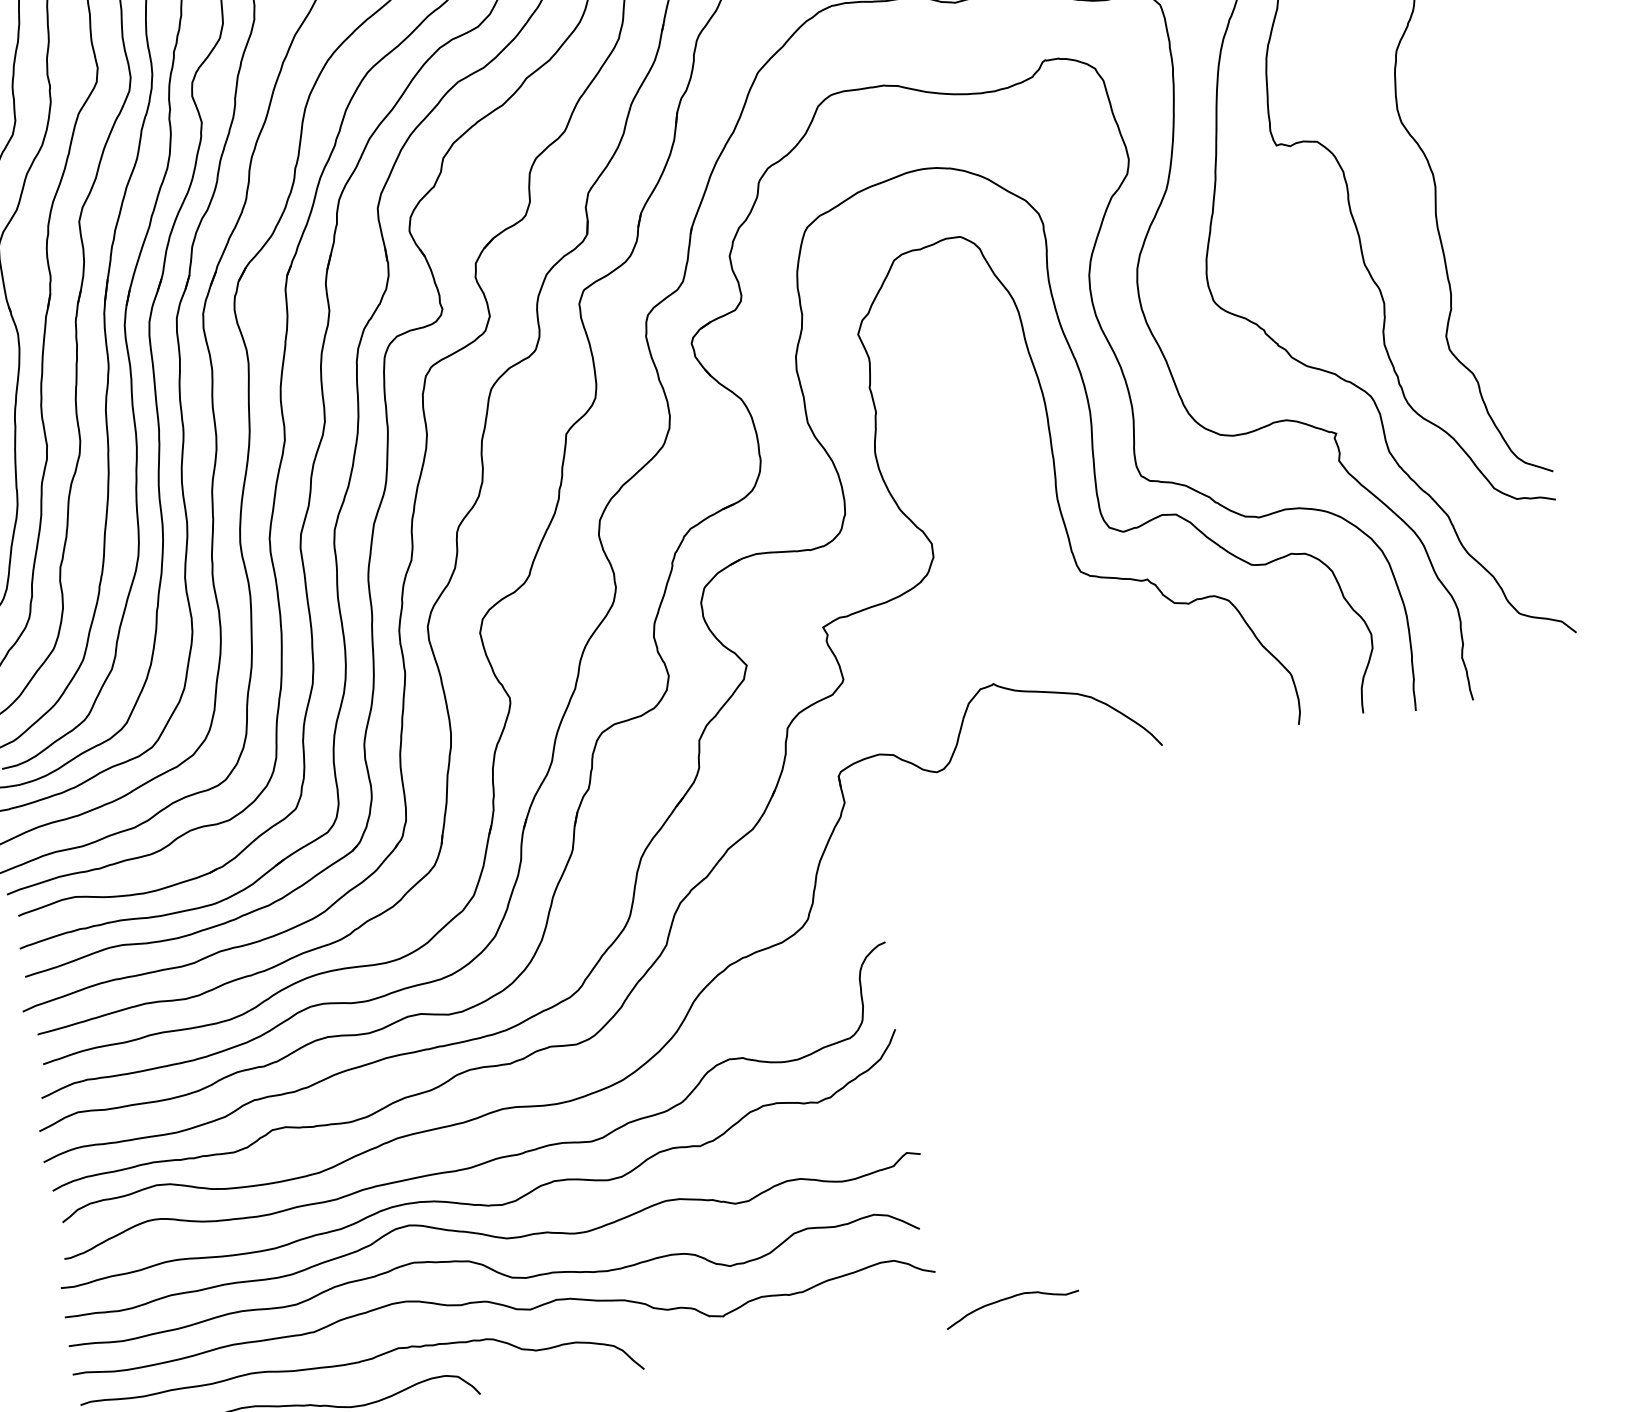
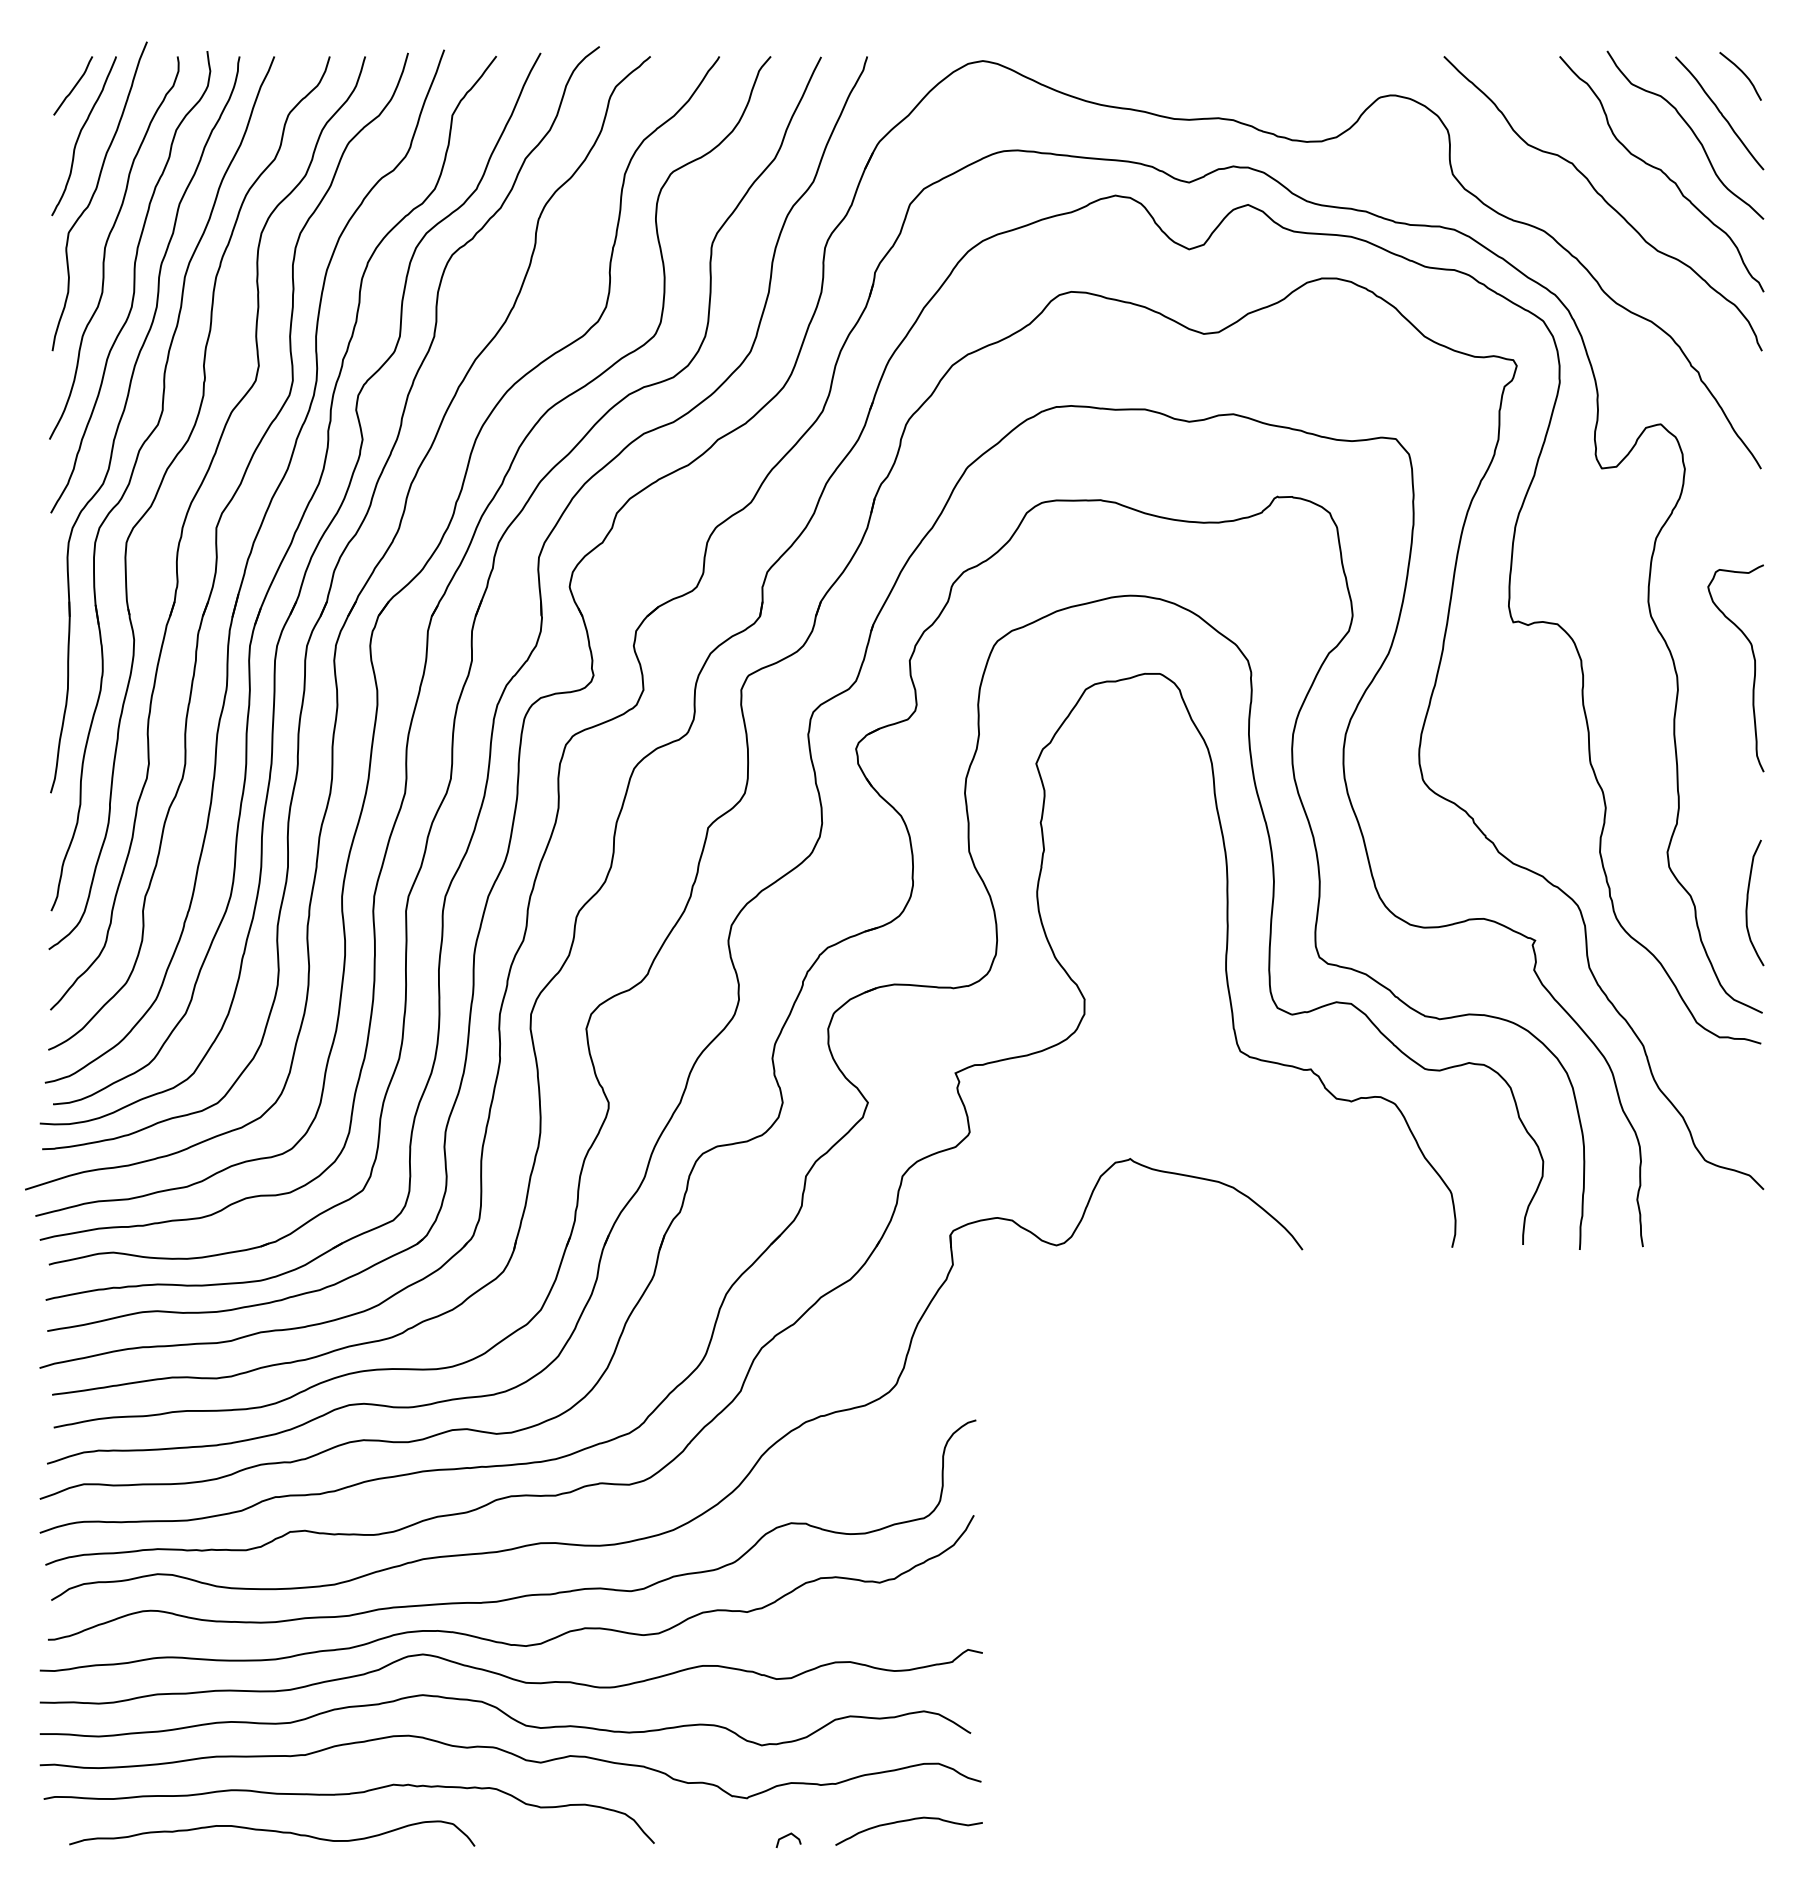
curve: (1502, 157) -> (1754, 668), added
curve: (1526, 371) -> (1748, 901), added
curve: (1010, 1298) -> (908, 1821), moved
line: (765, 1346) -> (787, 1836), added

